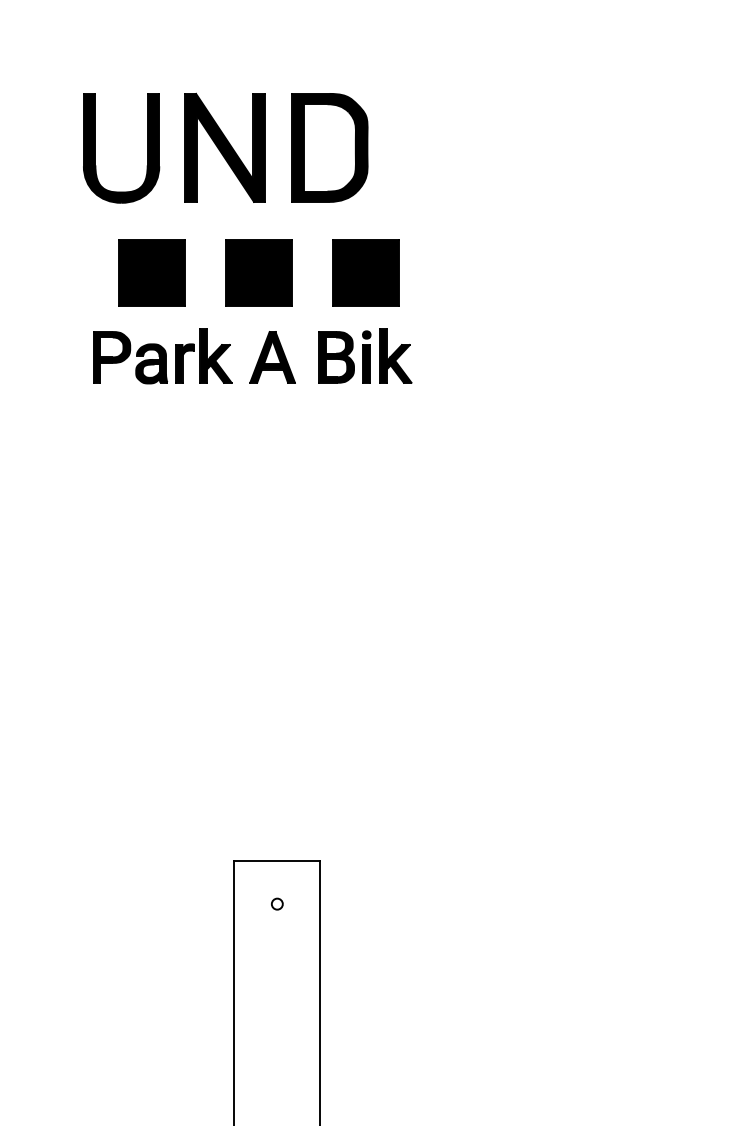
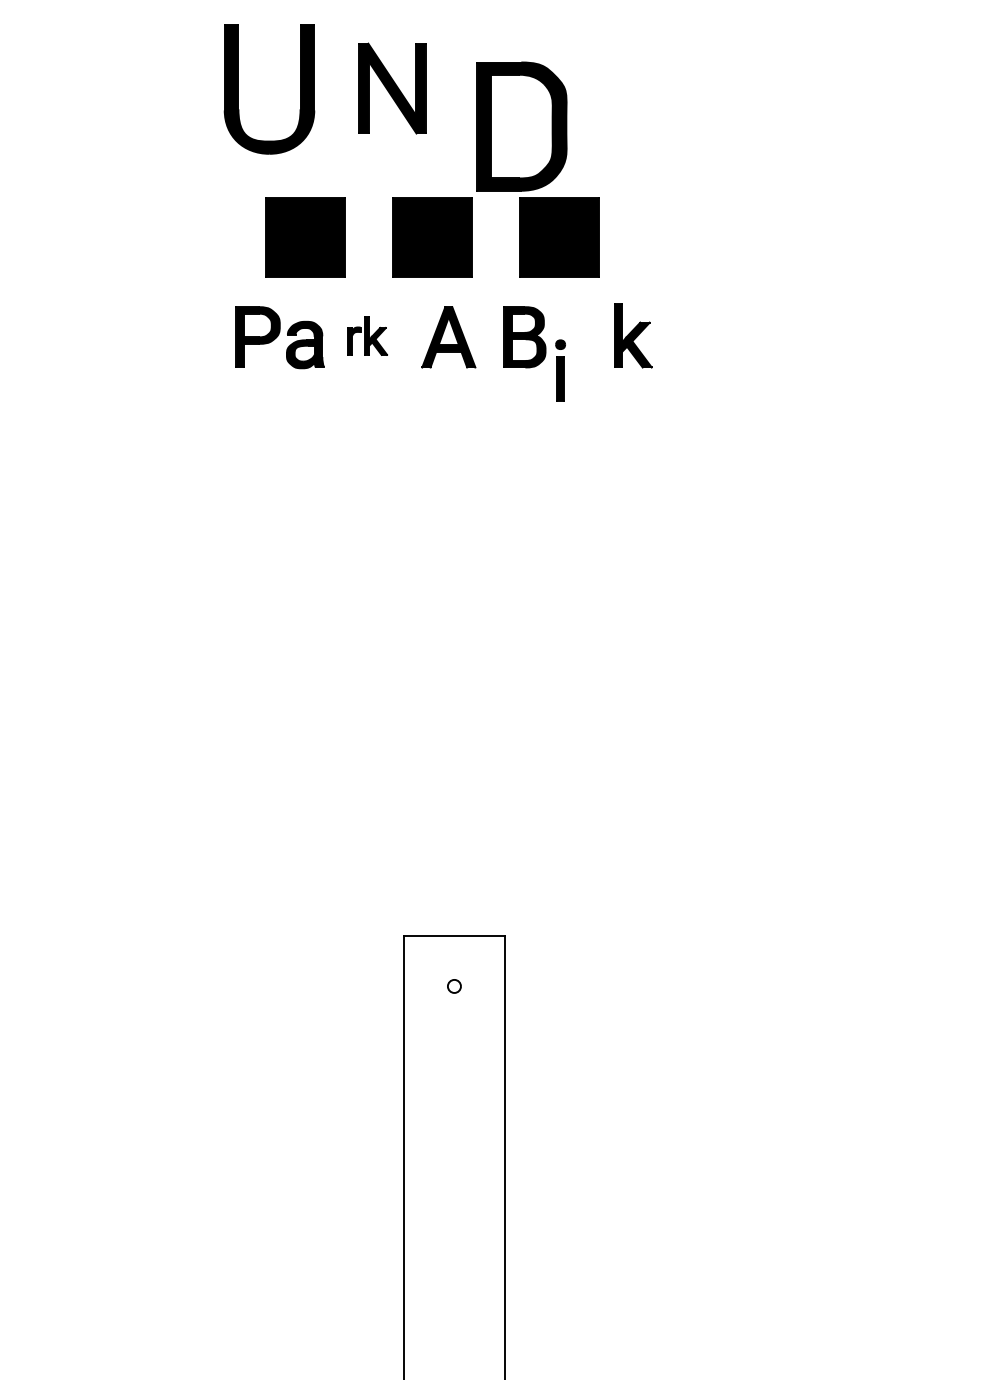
part: (225, 147) -> (392, 88), size x0.7
part: (329, 147) -> (521, 126), moved
part: (204, 355) -> (367, 335), size x0.6
part: (396, 355) -> (633, 335), moved
part: (366, 356) -> (560, 370), moved

